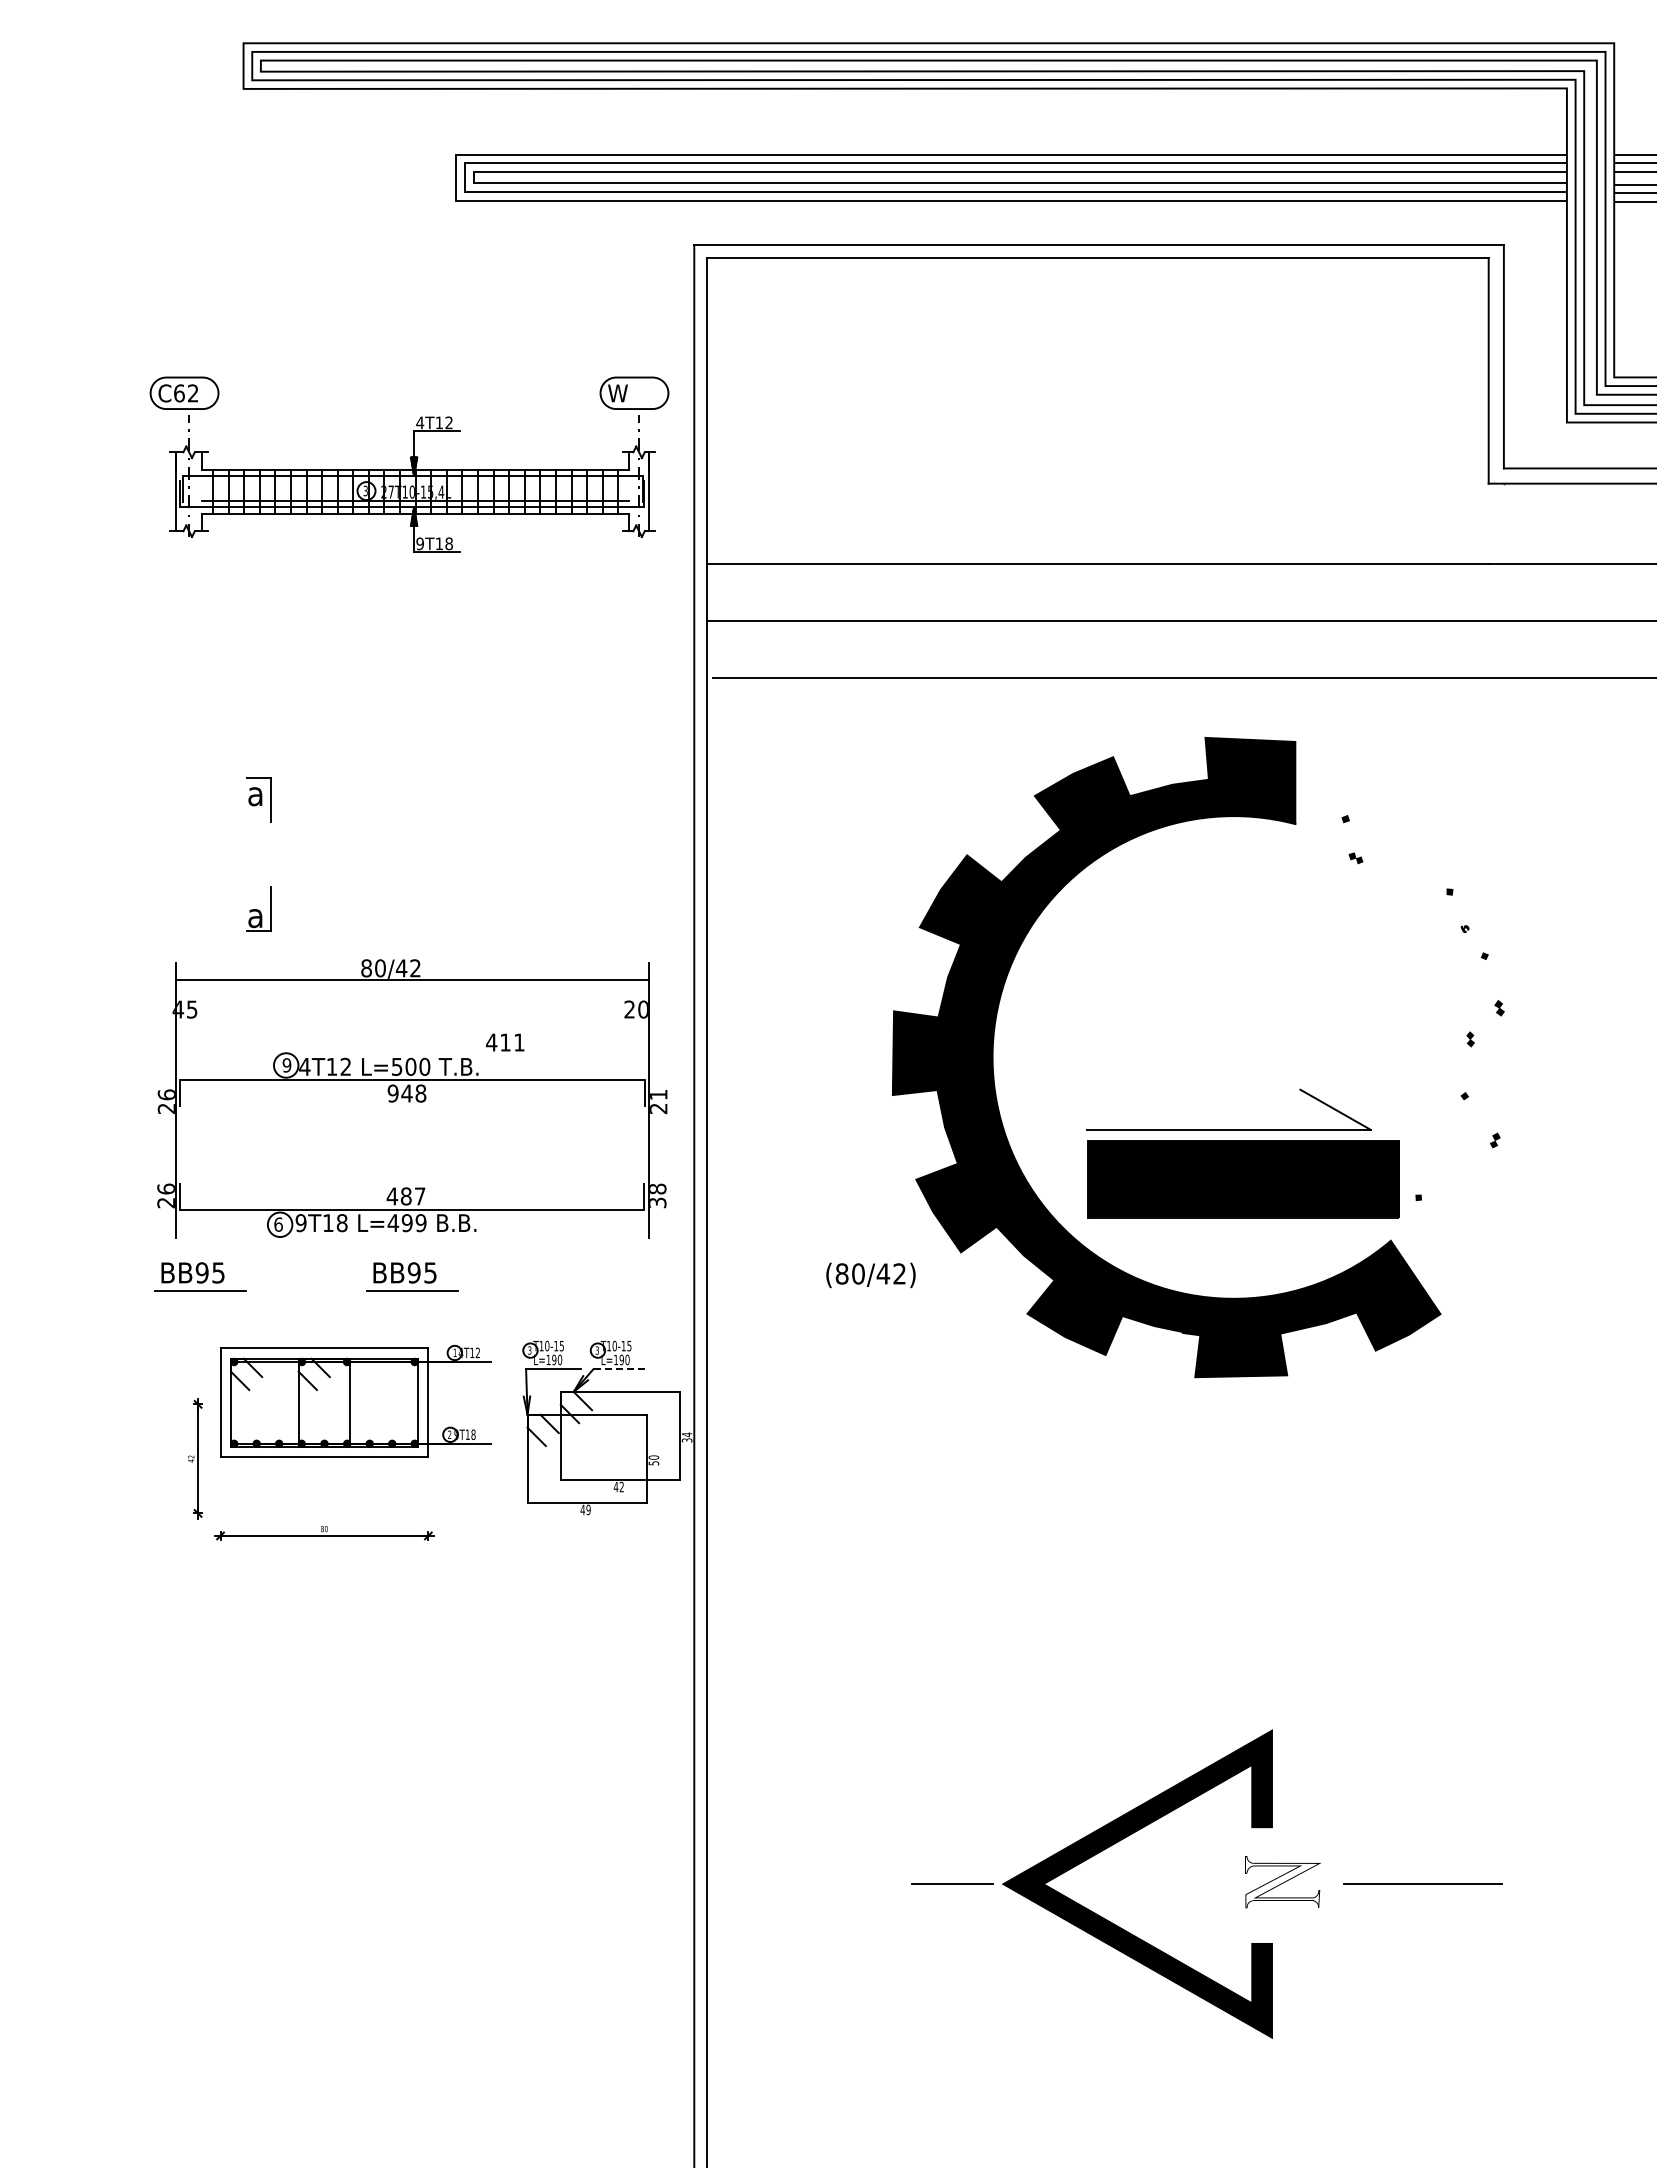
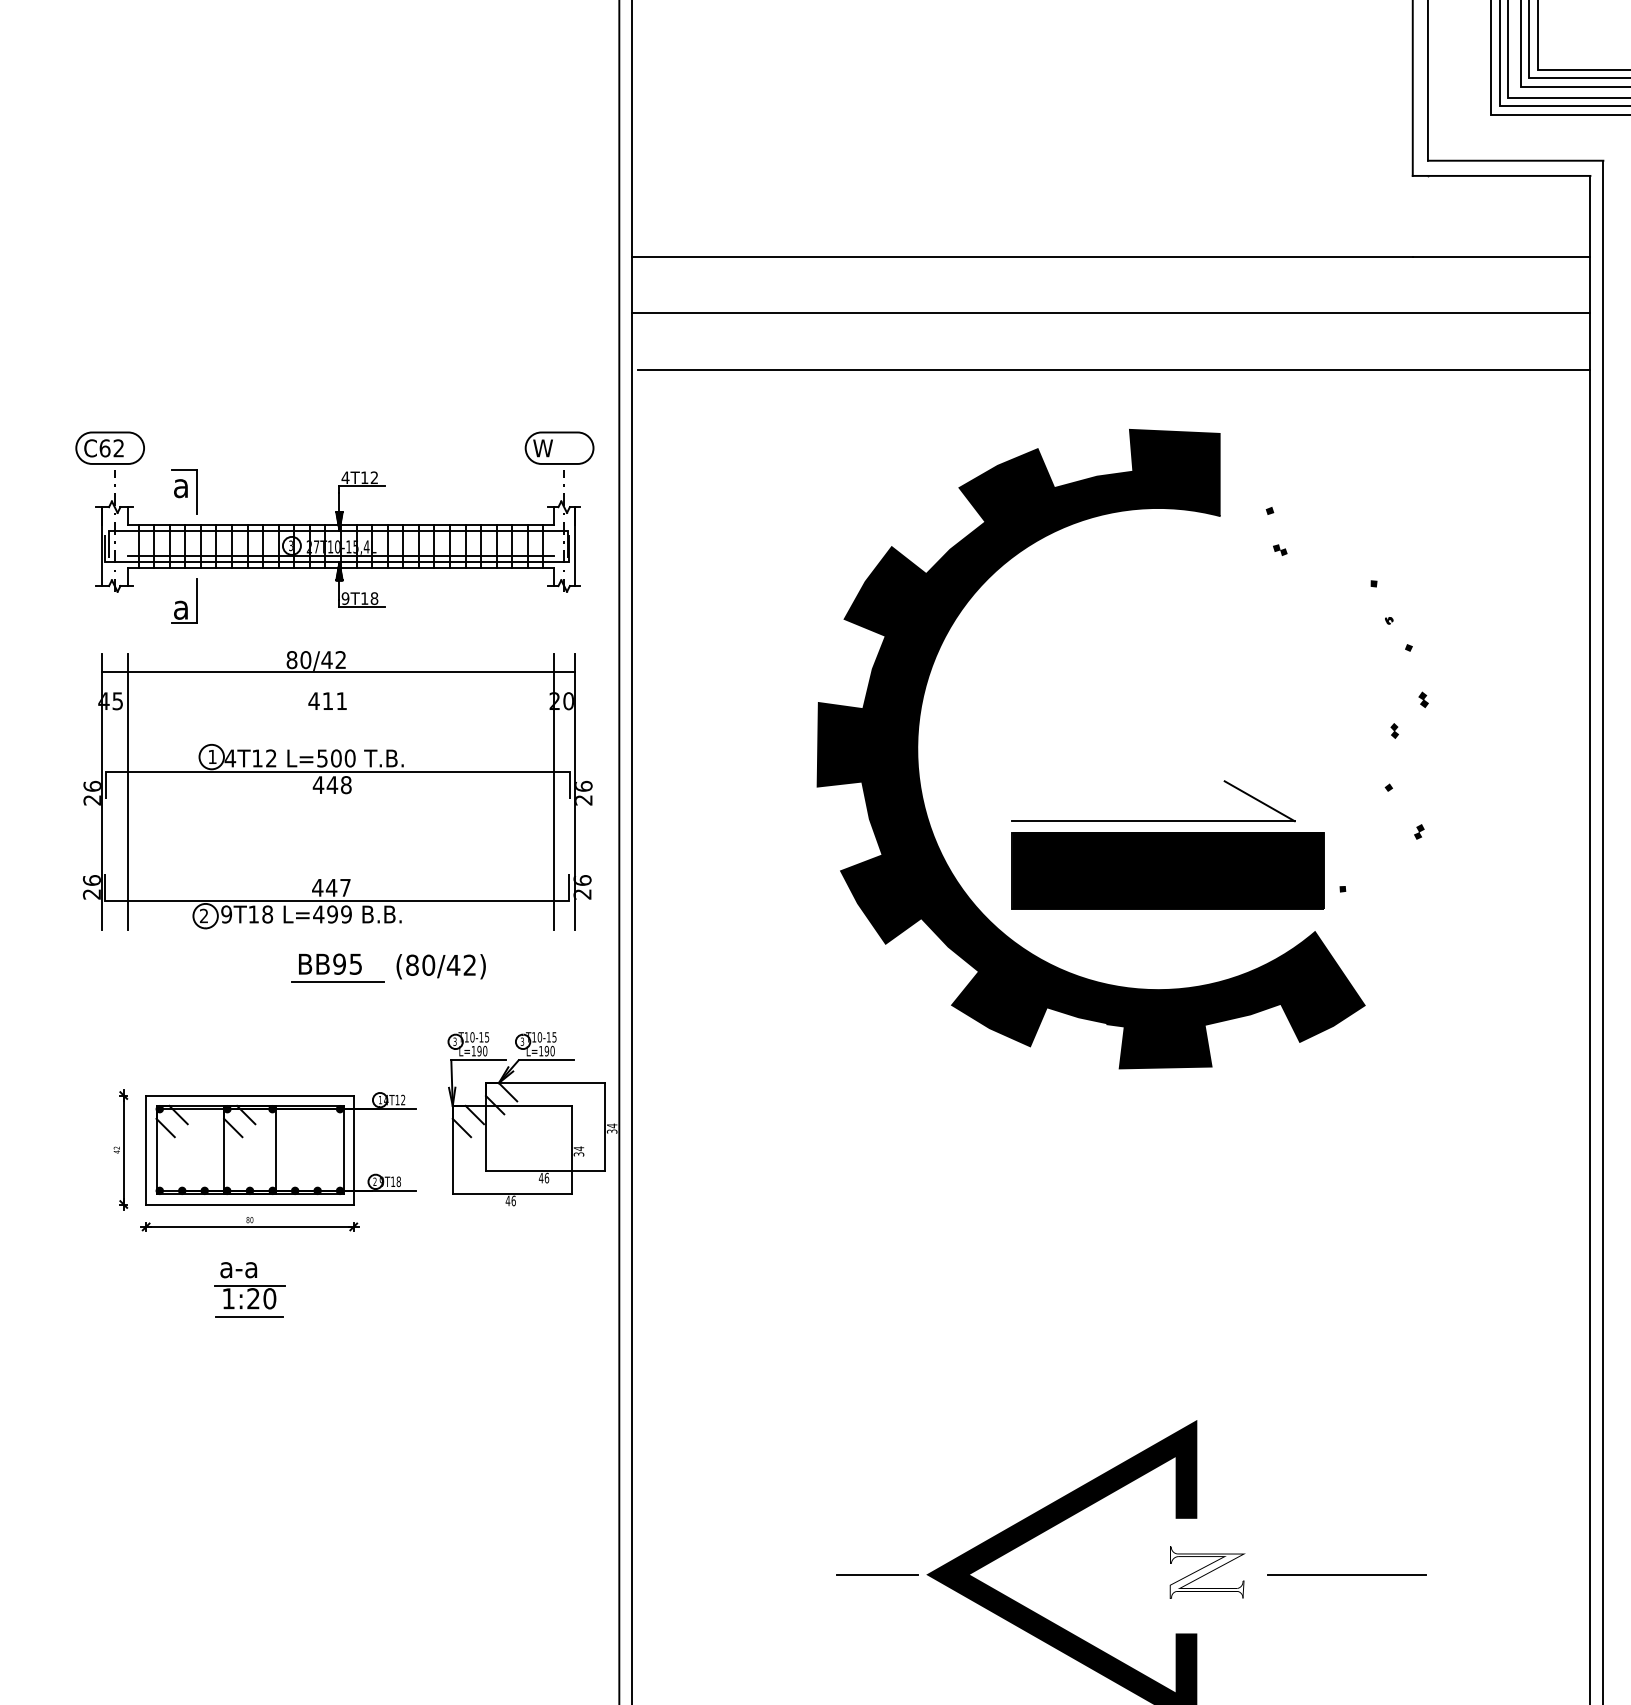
part: (409, 464) -> (334, 519), moved
text: (505, 1042) -> (327, 701), moved
text: (286, 1065) -> (212, 757), 9 -> 1
text: (392, 1093) -> (317, 785), 948 -> 448
text: (658, 1094) -> (583, 786), 21 -> 26
line: (202, 1100) -> (128, 792), added
line: (628, 1100) -> (553, 792), added
text: (658, 1195) -> (583, 886), 38 -> 26
text: (405, 1196) -> (330, 887), 487 -> 447
text: (278, 1224) -> (204, 915), 6 -> 2
text: (870, 1275) -> (440, 966), moved
part: (200, 1276) -> (126, 967), removed
line: (621, 1369) -> (546, 1060), dashed -> solid
part: (355, 1400) -> (280, 1147), moved
text: (653, 1460) -> (578, 1151), 50 -> 34
text: (621, 1486) -> (546, 1177), 42 -> 46
text: (588, 1509) -> (513, 1200), 49 -> 46
part: (324, 1598) -> (249, 1289), added

